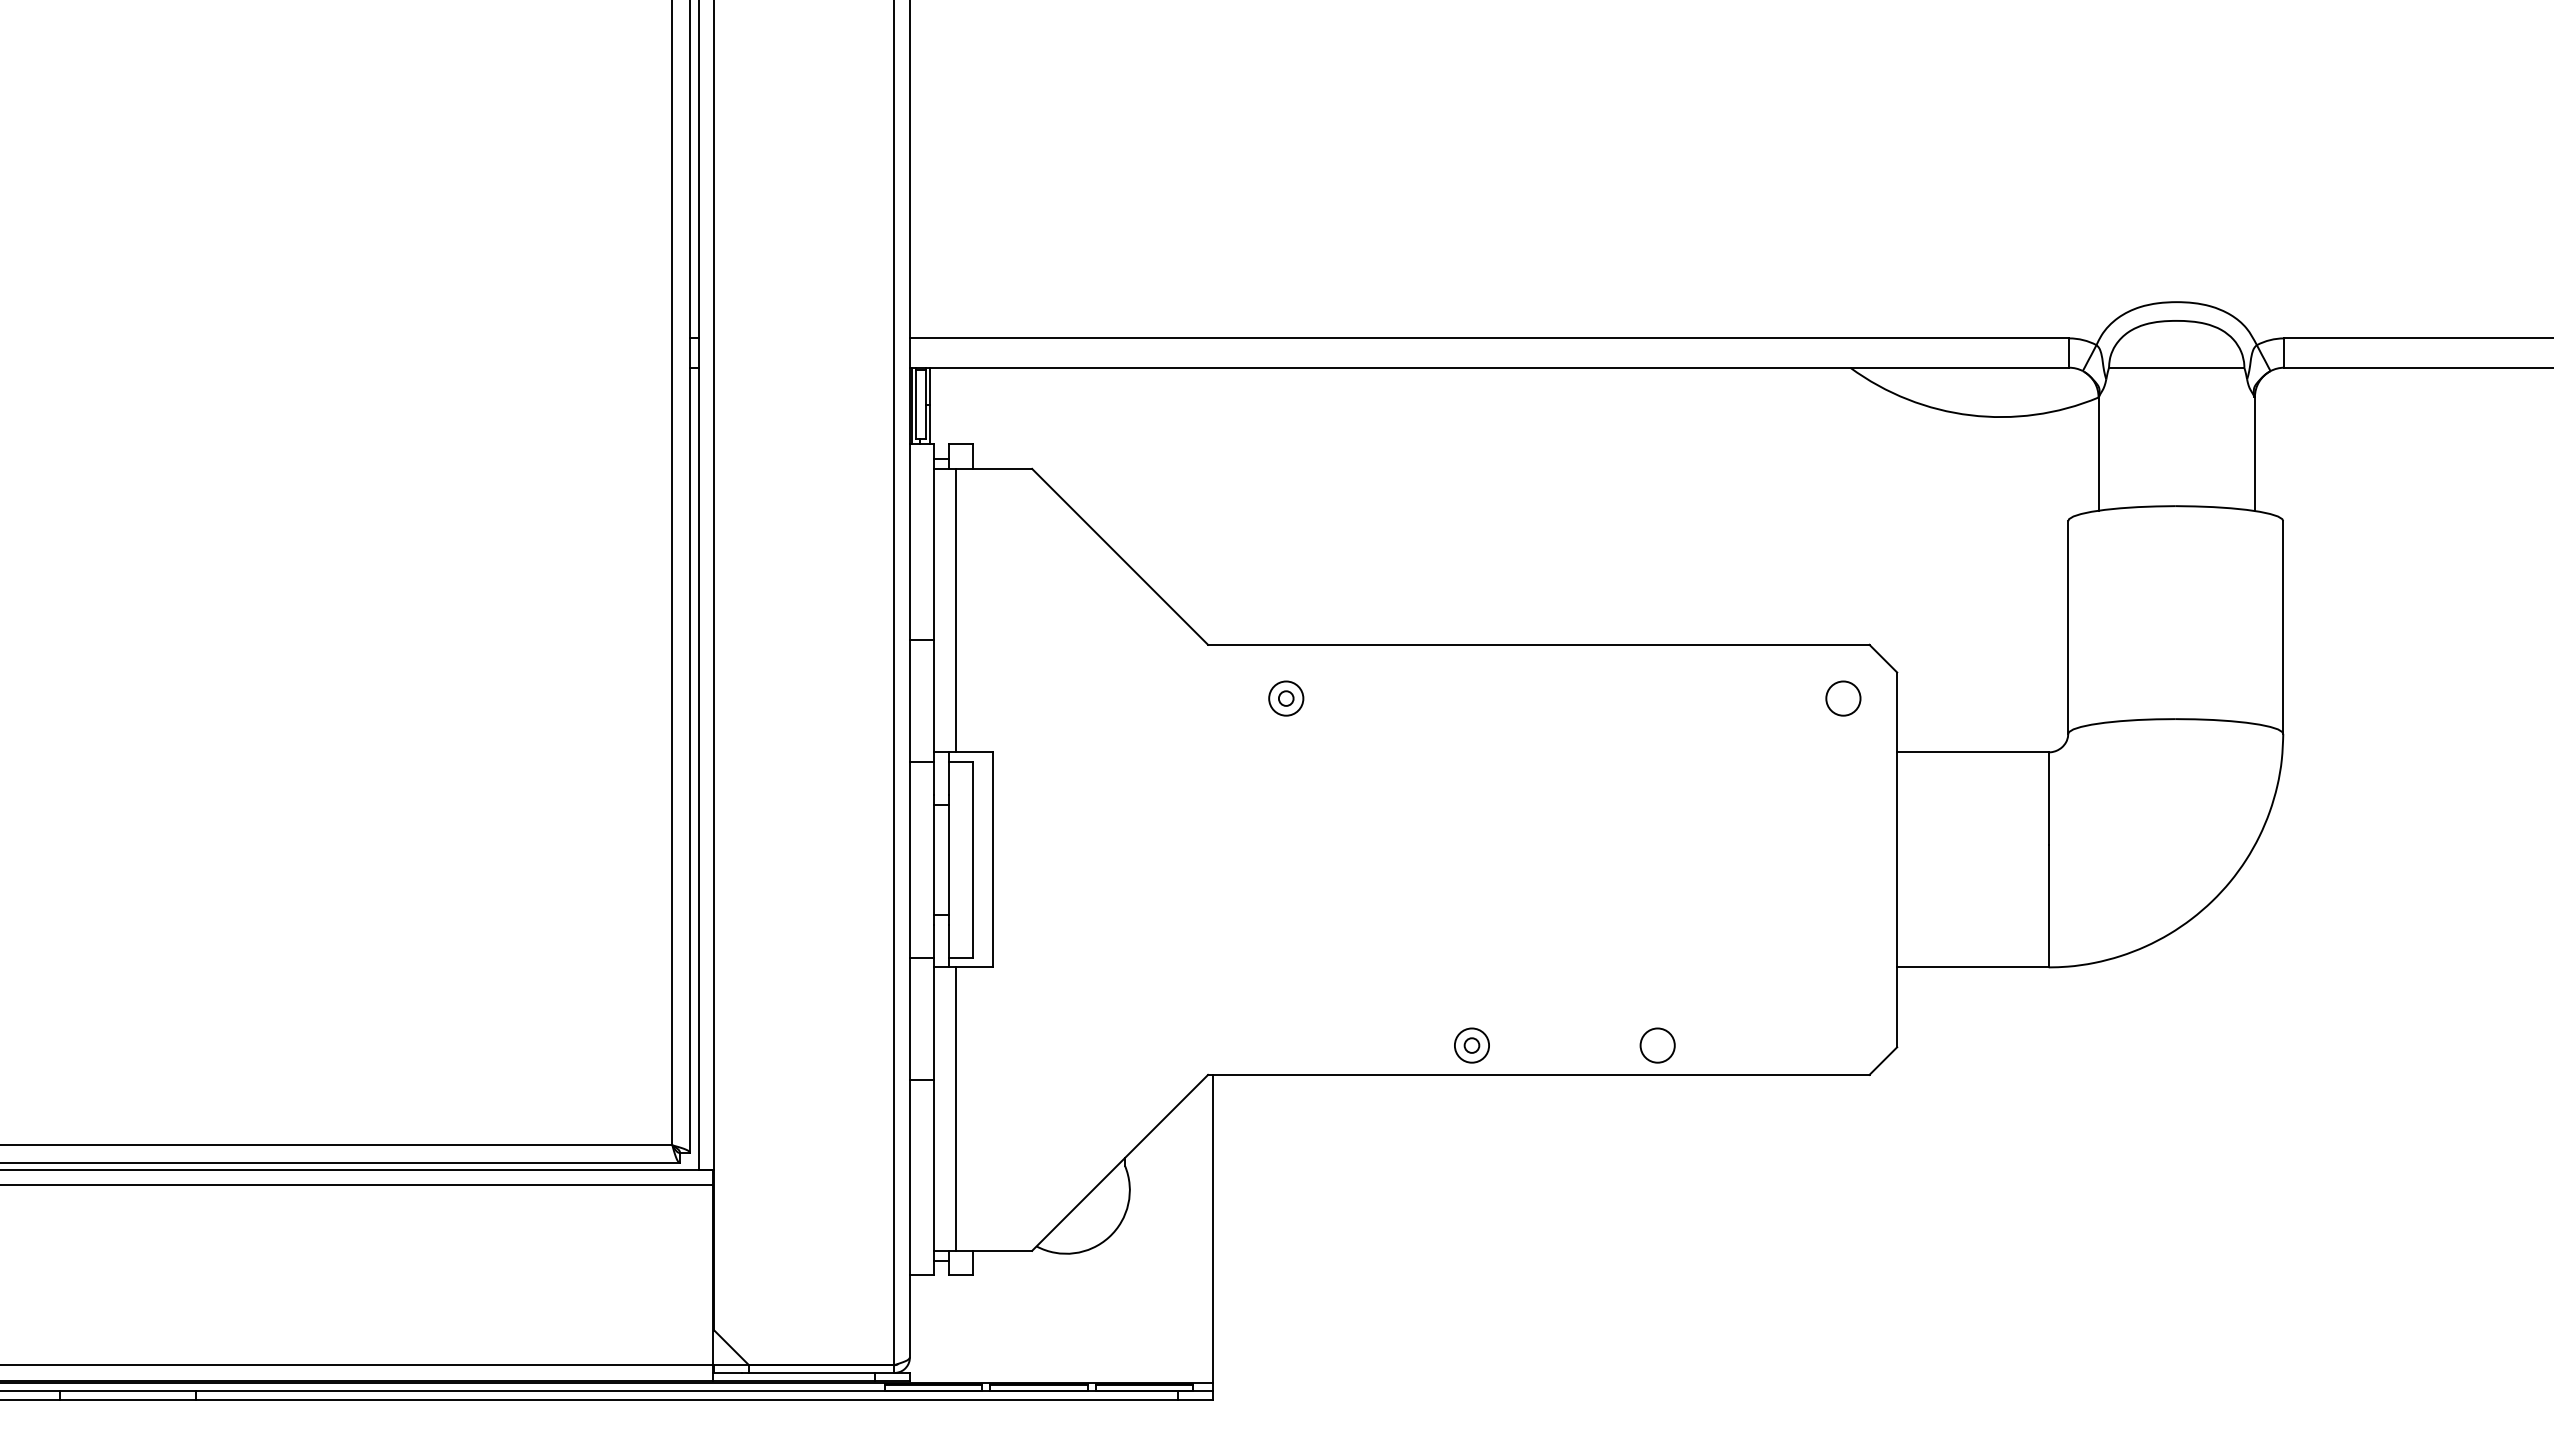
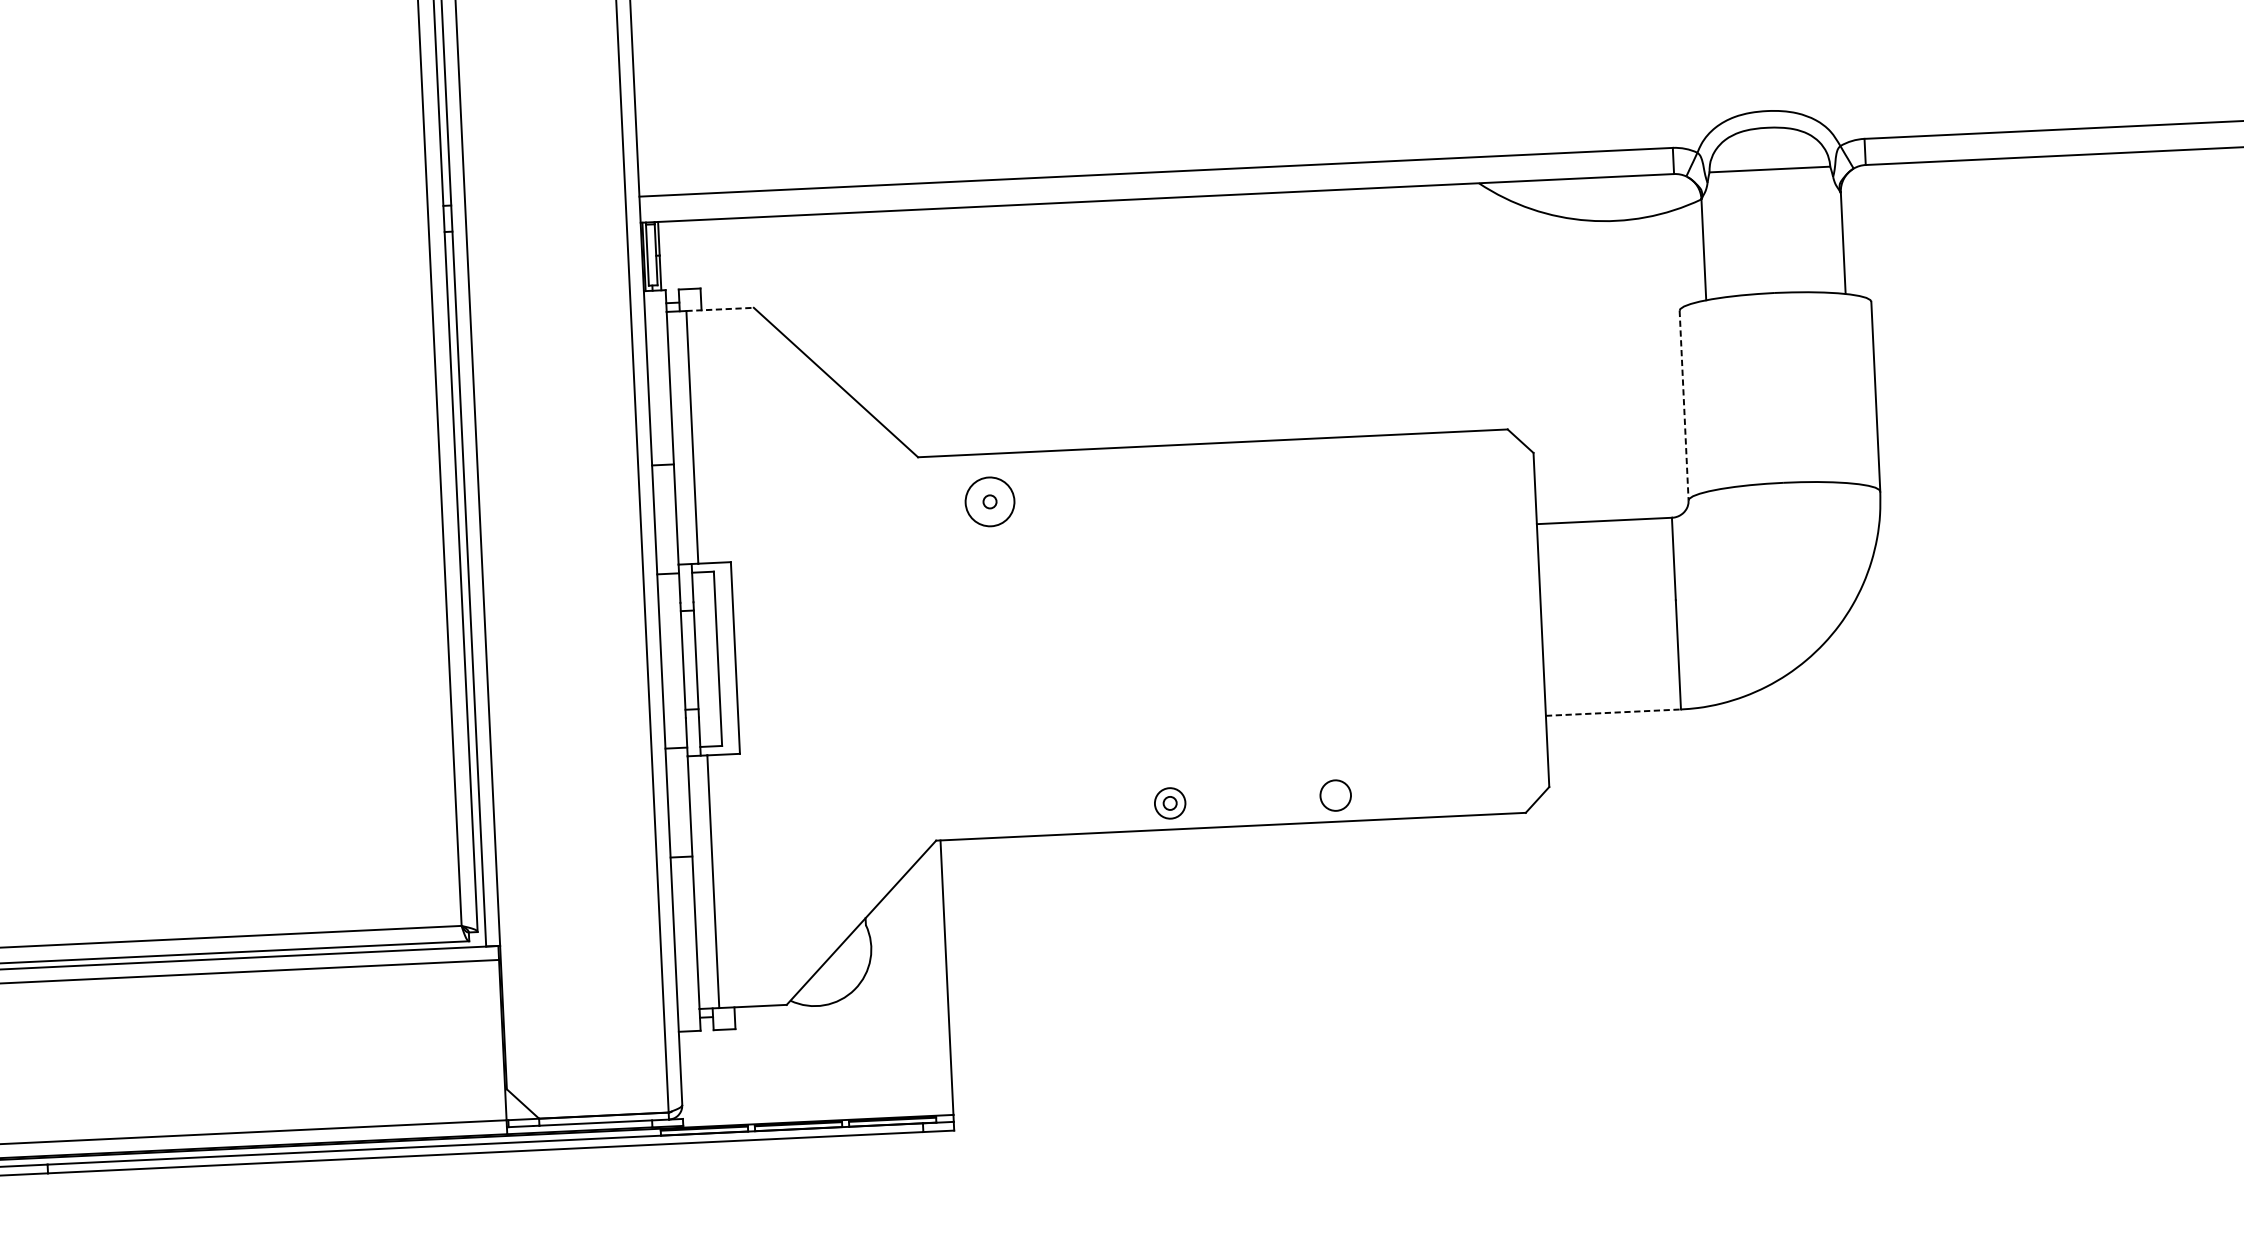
line: (994, 468) -> (720, 309), solid -> dashed
line: (2068, 628) -> (1684, 406), solid -> dashed
circle: (1286, 698) -> (990, 501), size x1.6
circle: (1843, 698) -> (1486, 478), removed
line: (1972, 967) -> (1613, 712), solid -> dashed

